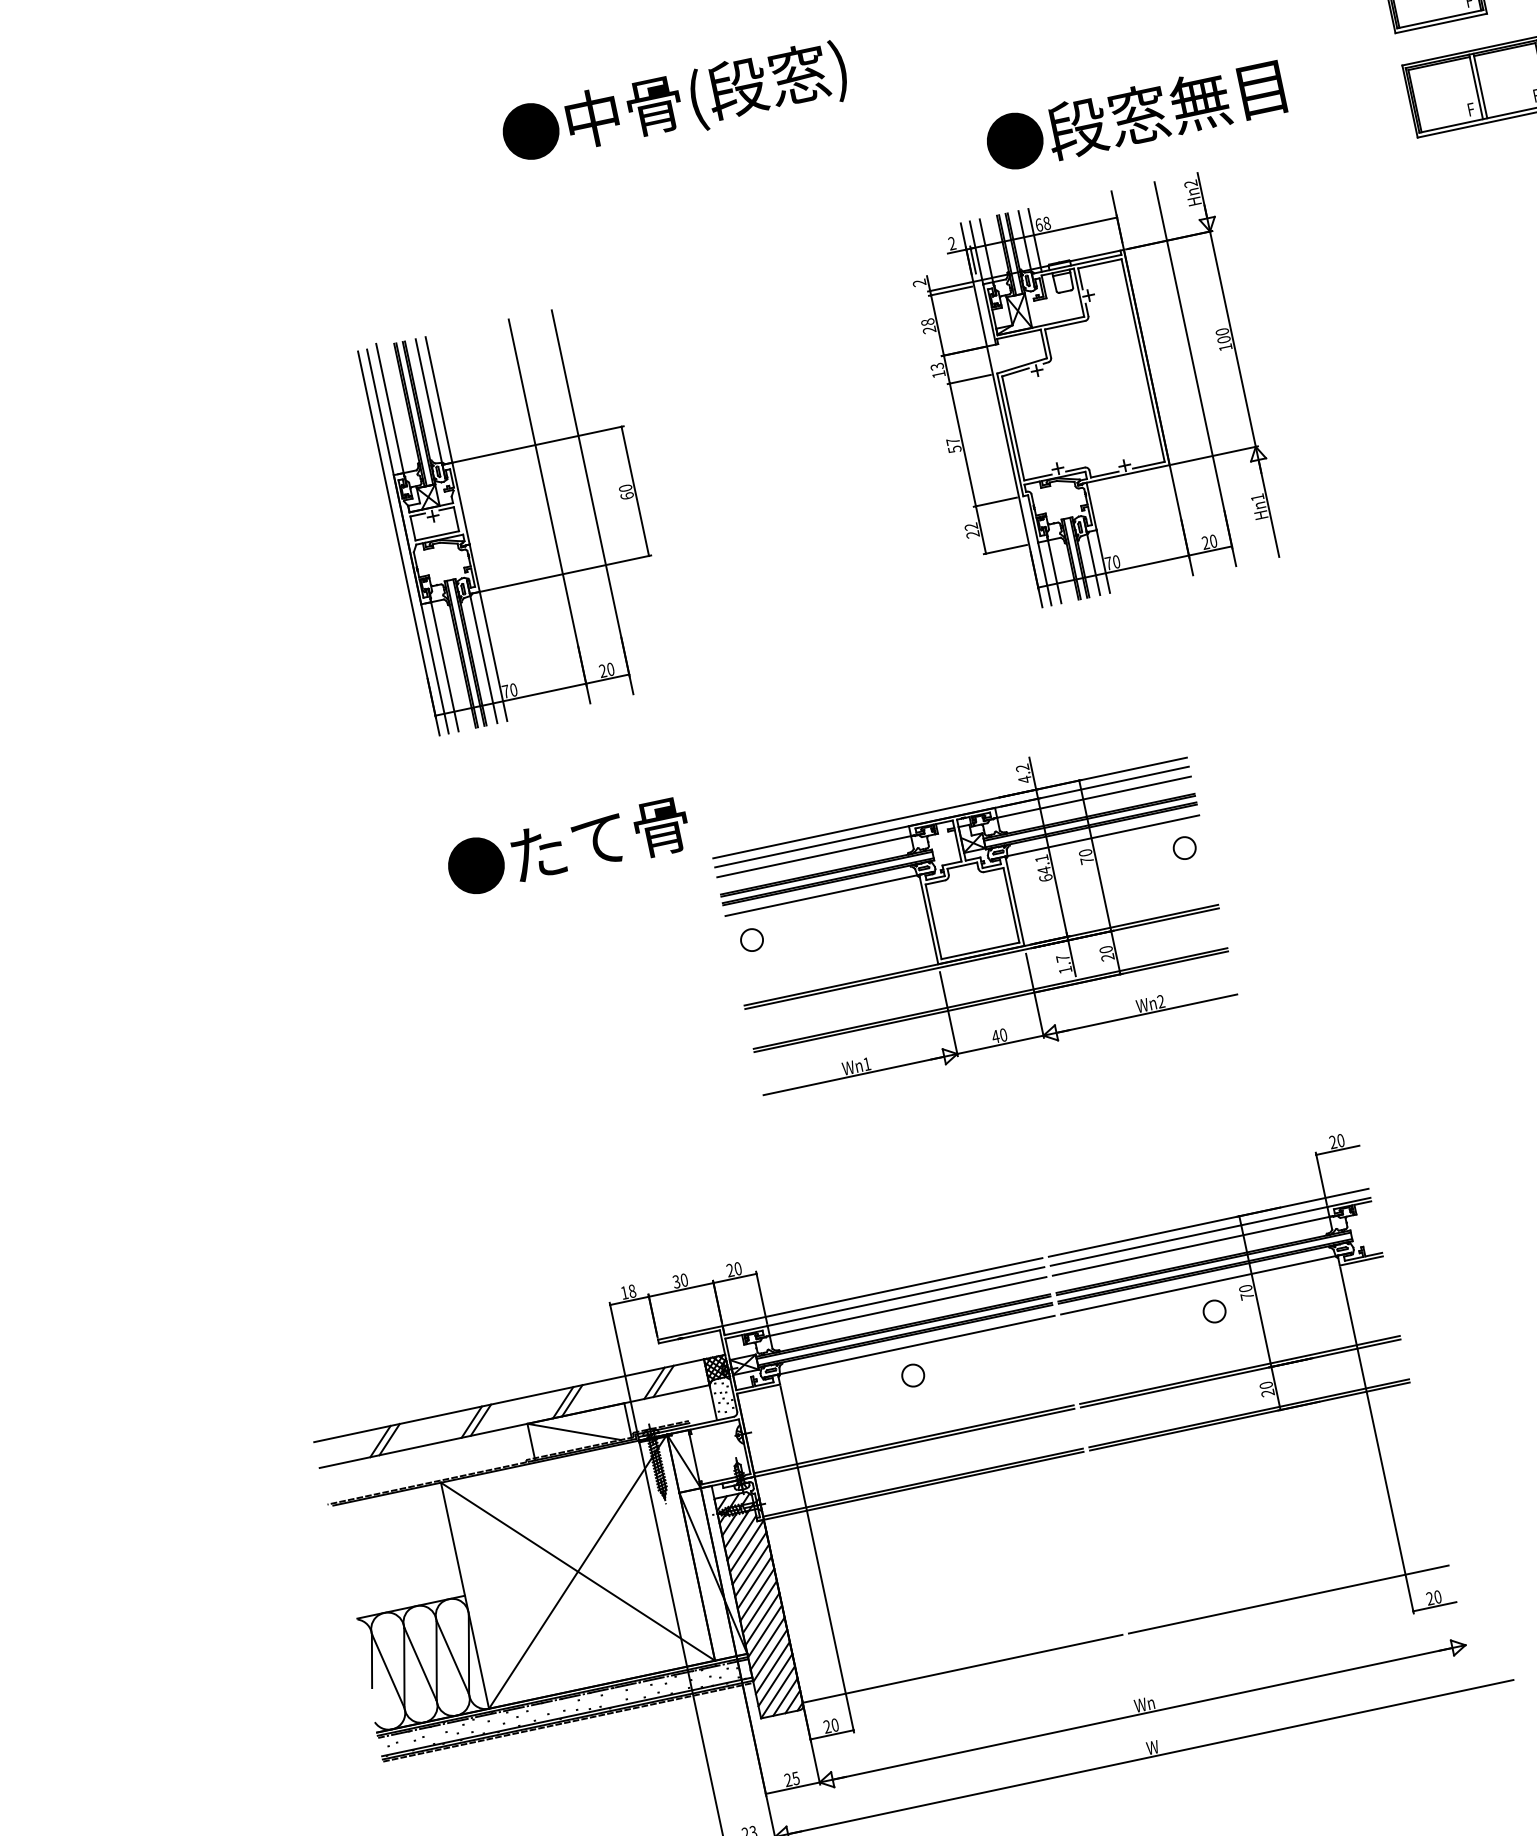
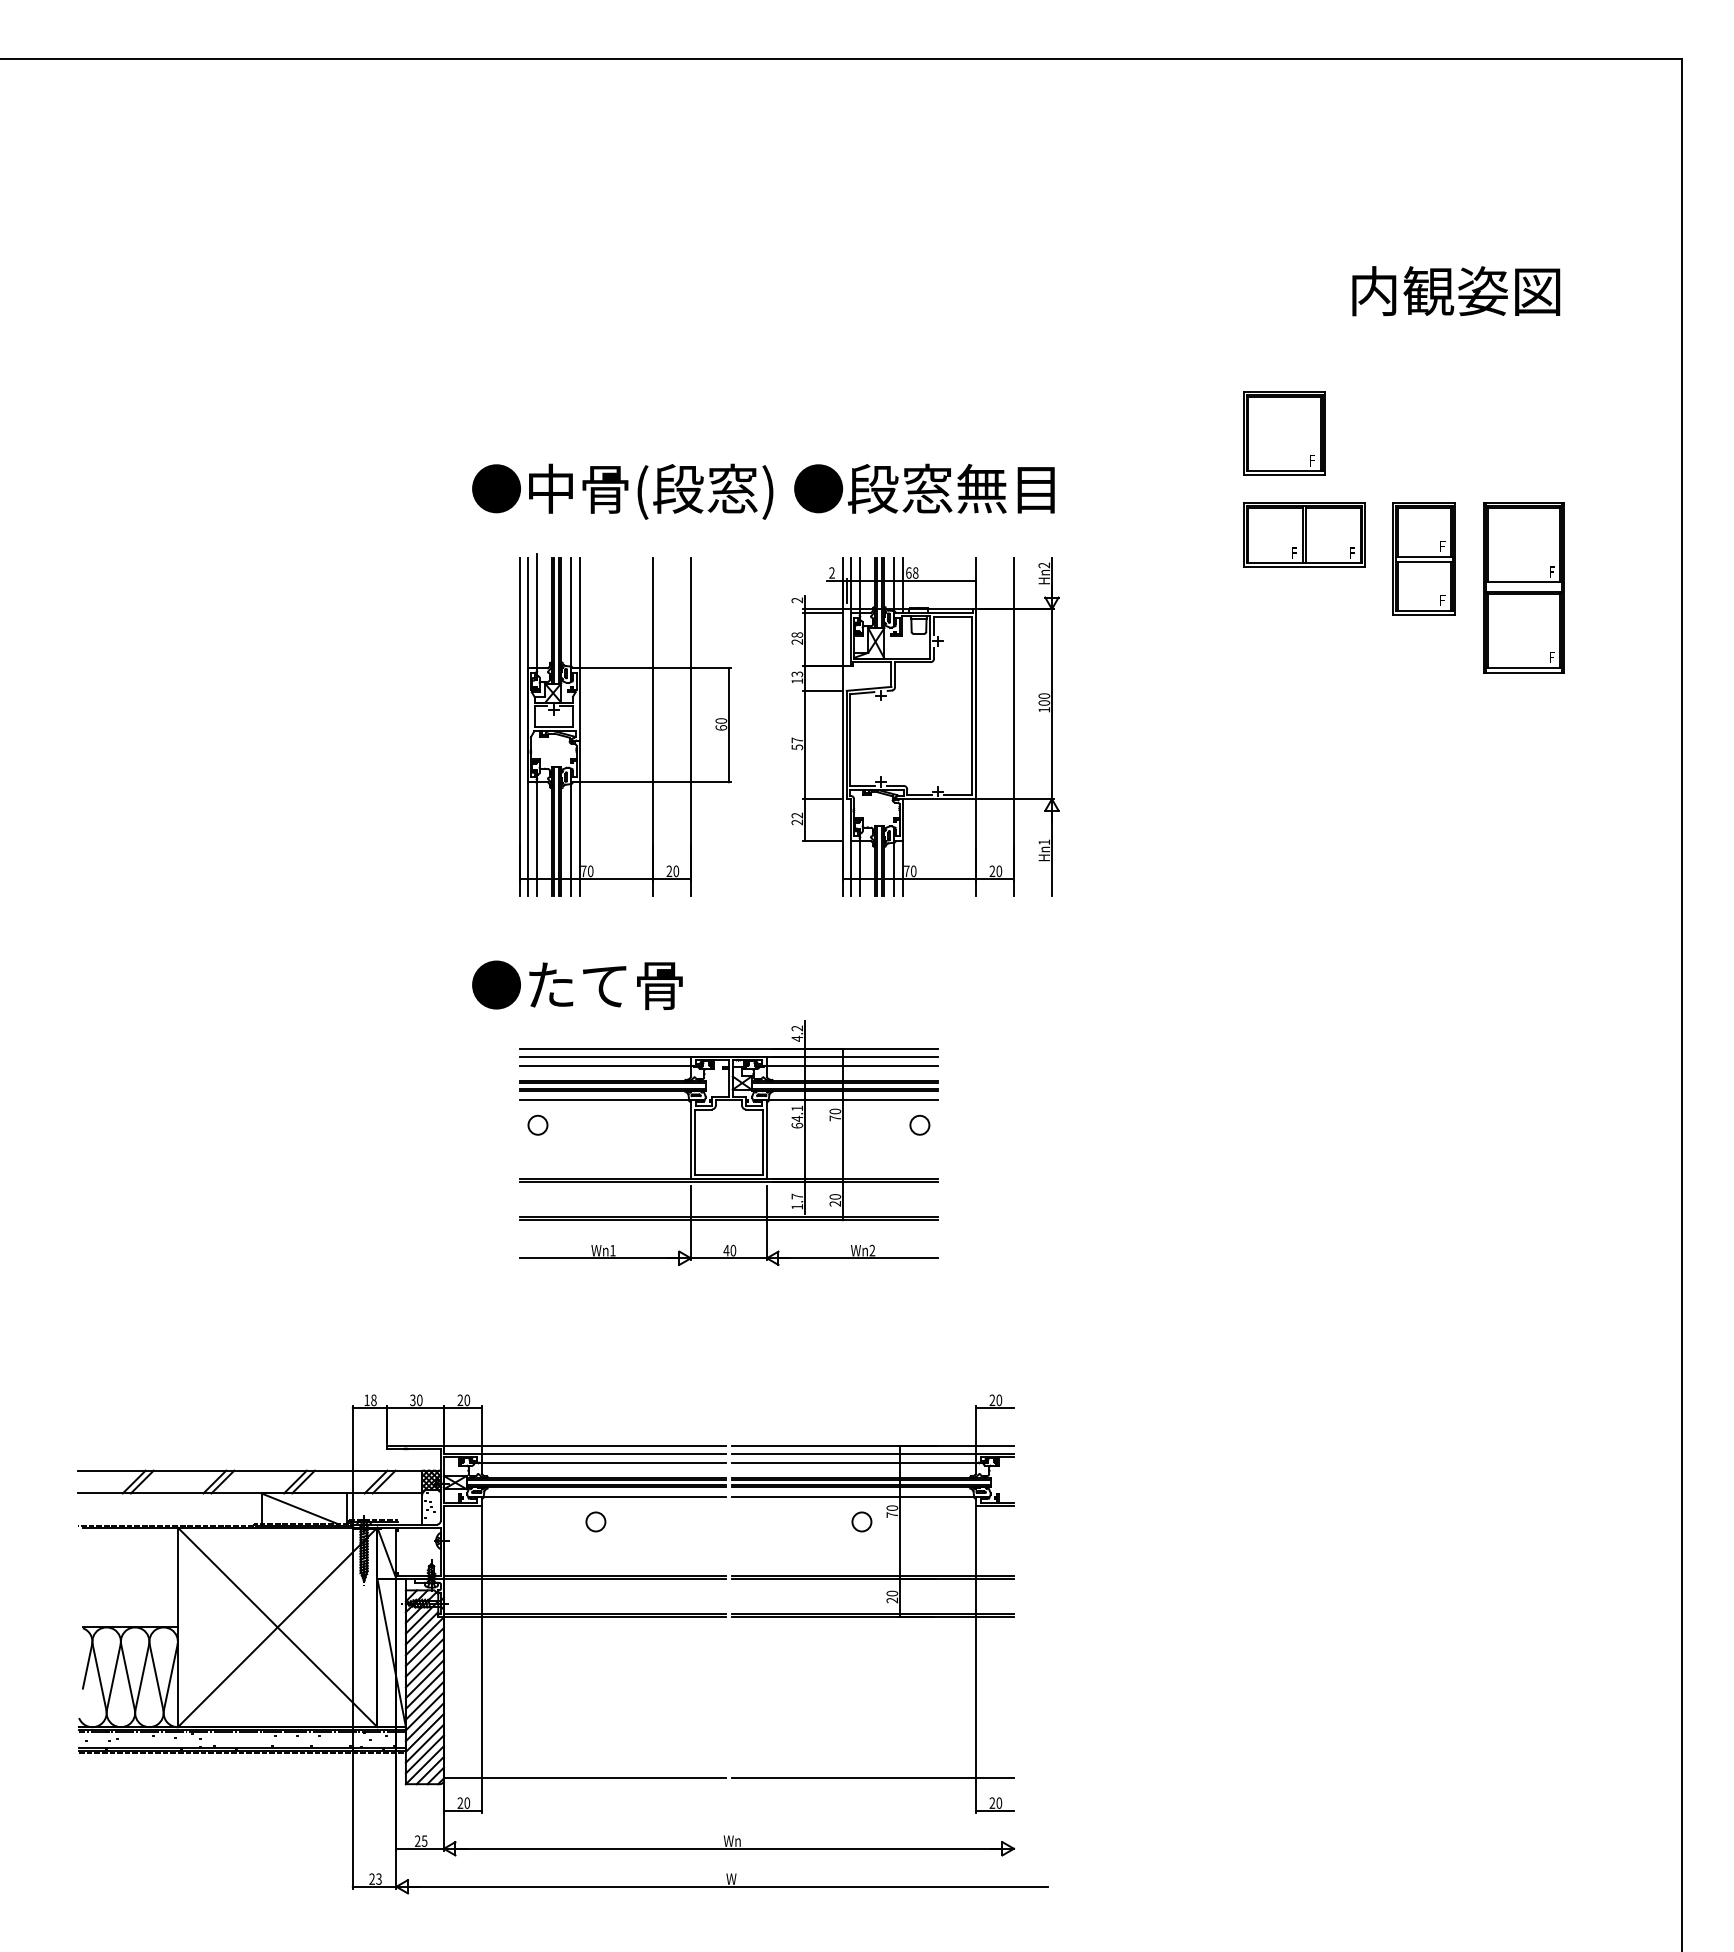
text: (674, 104) -> (622, 491), moved
text: (1135, 115) -> (924, 488), moved
part: (517, 515) -> (625, 724), moved
text: (567, 845) -> (577, 984), moved

